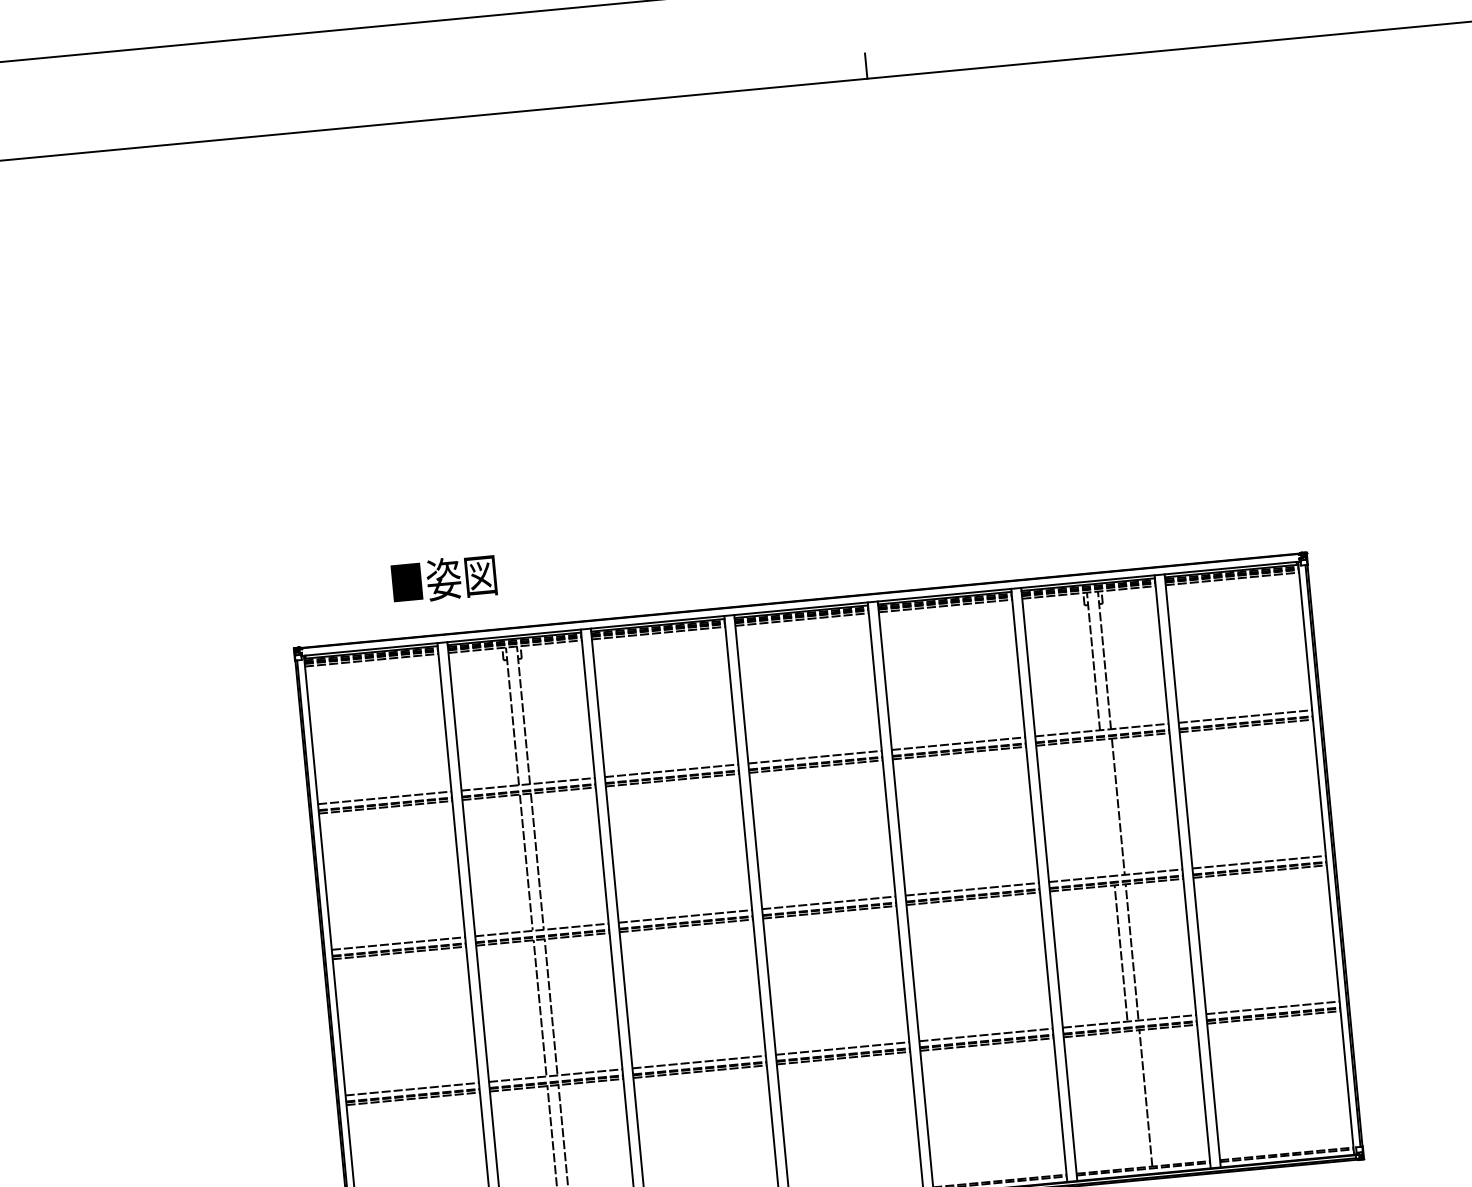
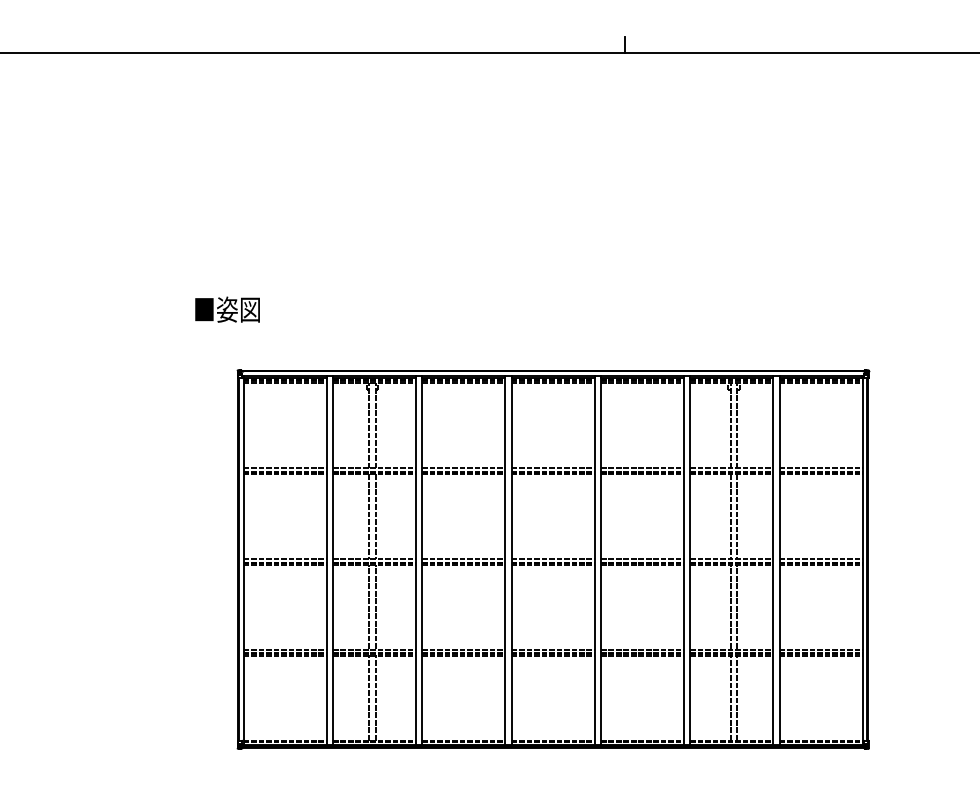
text: (443, 578) -> (227, 309), moved
line: (1107, 807) -> (730, 516), added
line: (1134, 1098) -> (730, 697), added

